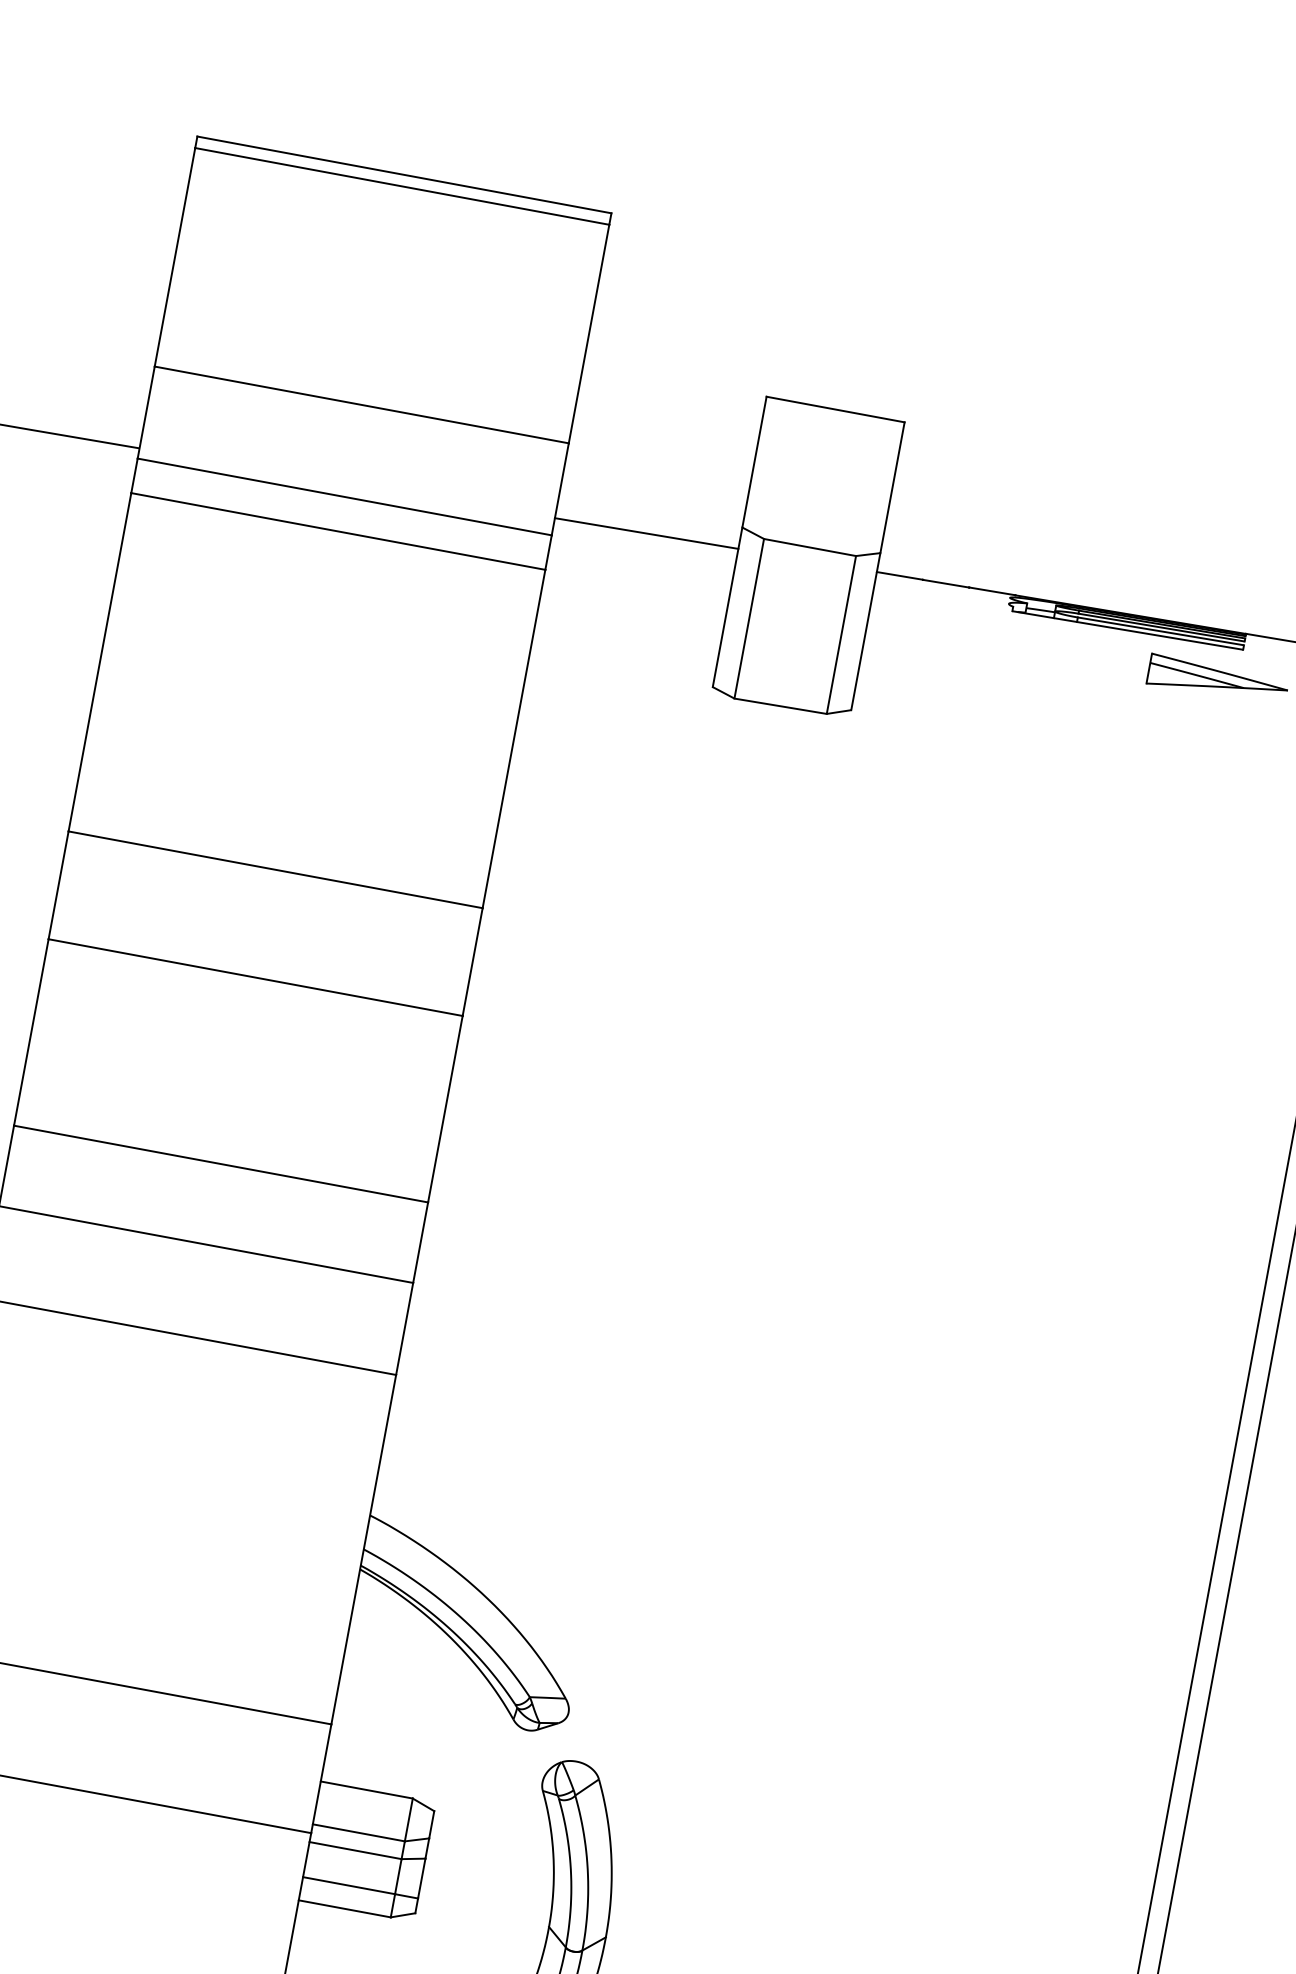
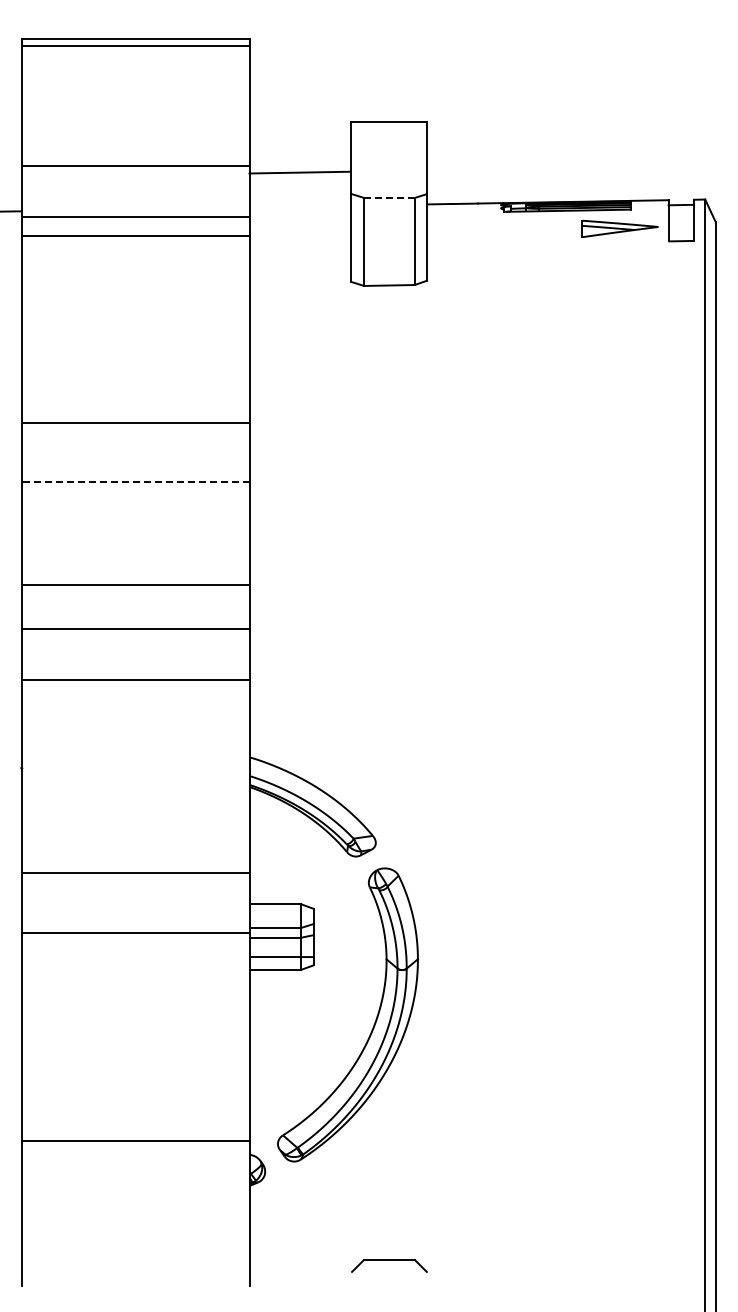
line: (645, 533) -> (299, 172), moved
line: (808, 546) -> (388, 197), solid -> dashed
line: (254, 978) -> (135, 482), solid -> dashed

